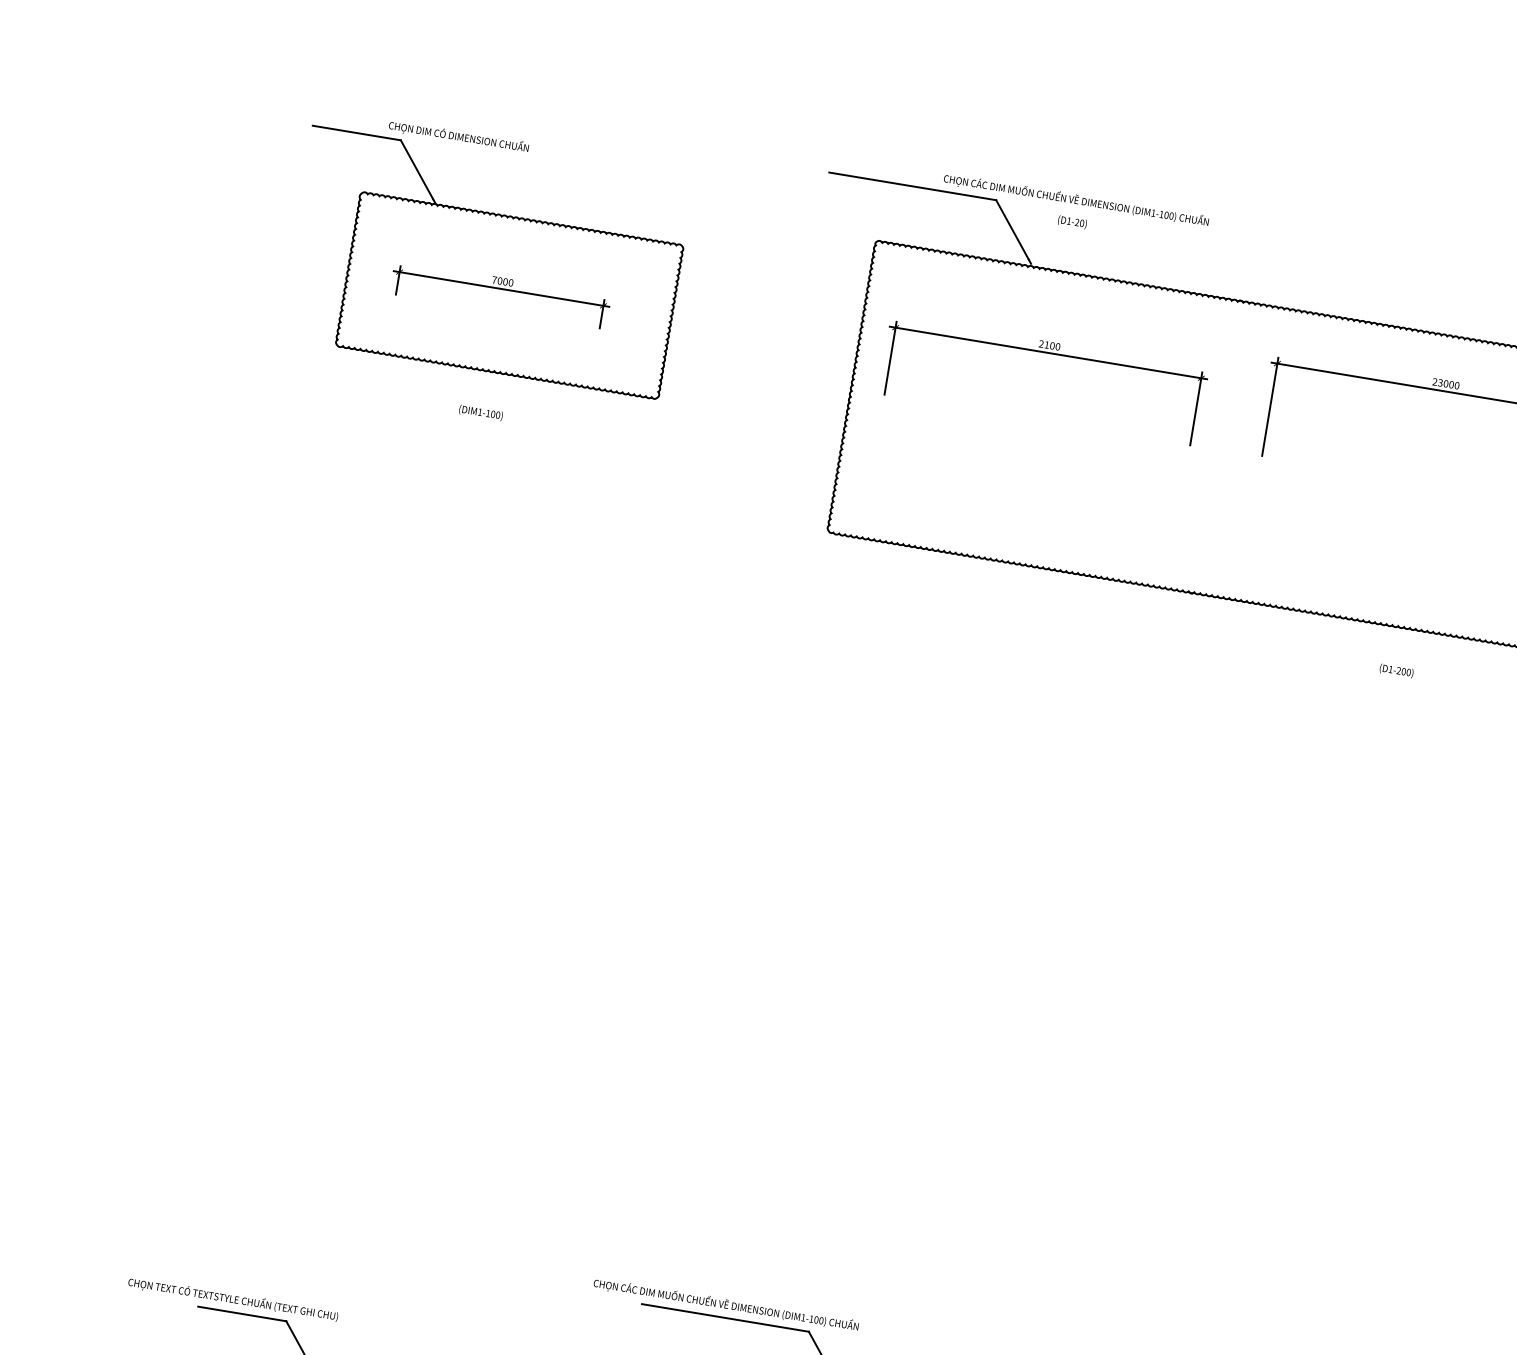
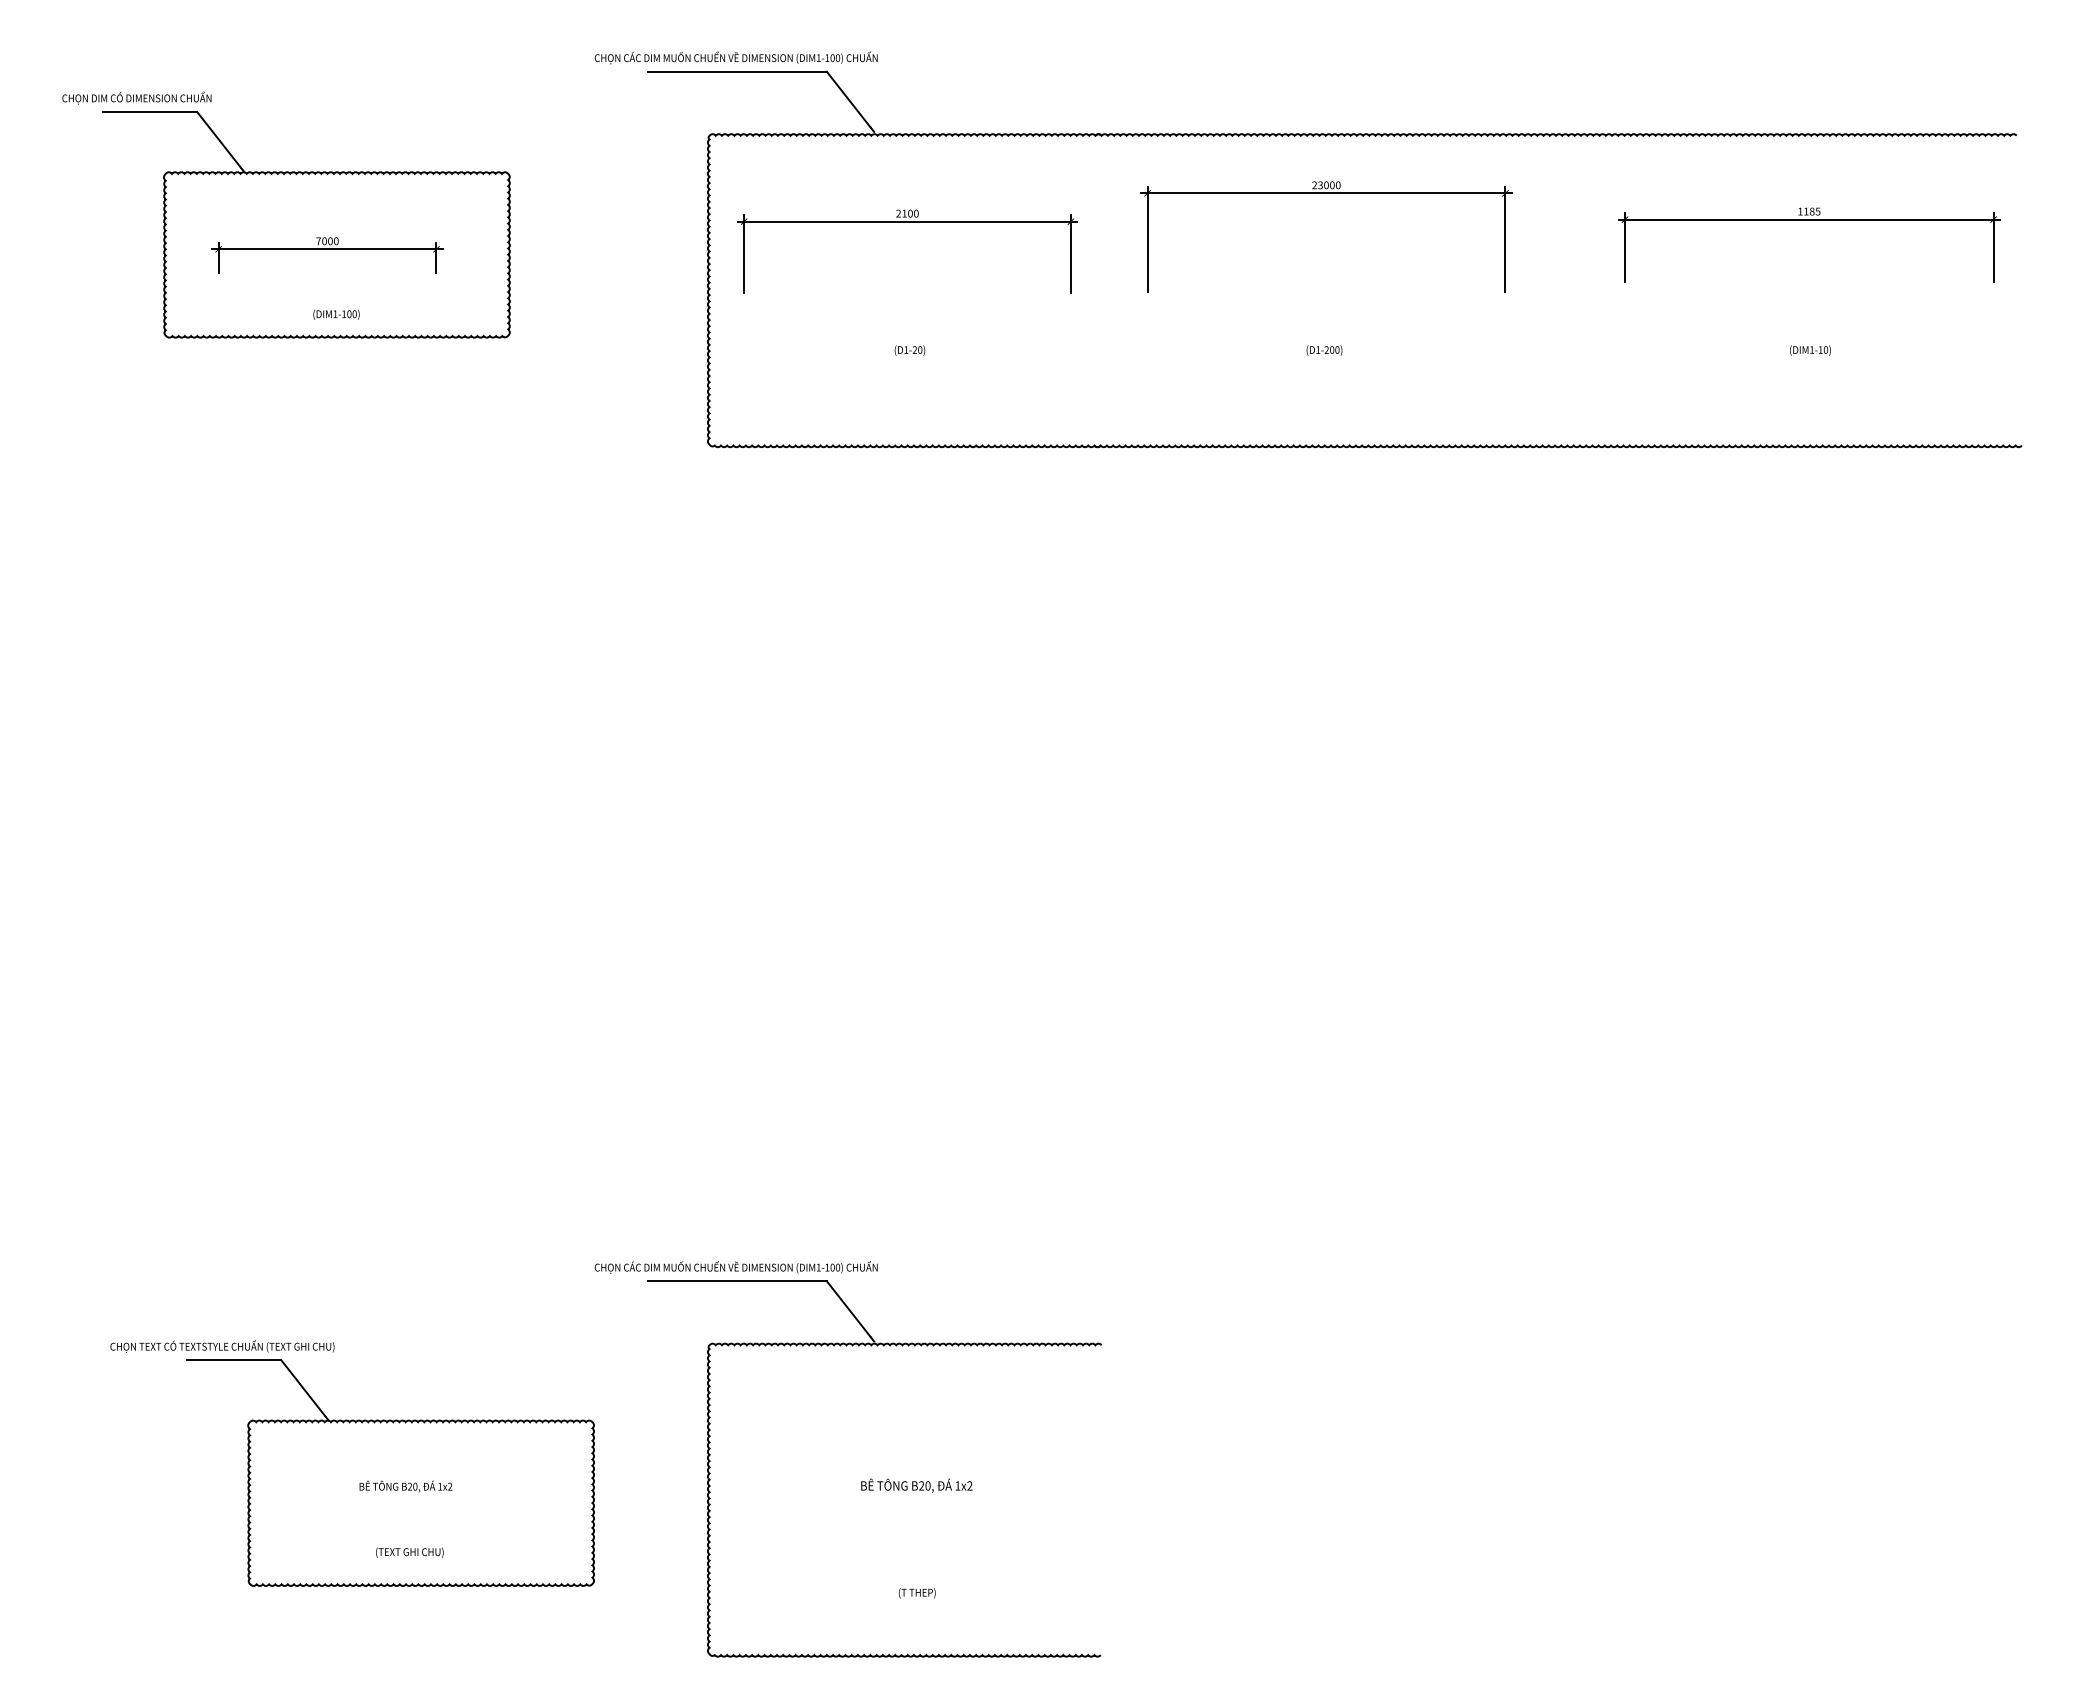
text: (458, 135) -> (136, 97), moved
text: (1075, 199) -> (735, 57), moved
text: (1072, 222) -> (909, 350), moved
text: (481, 412) -> (336, 314), moved
text: (1396, 670) -> (1324, 350), moved

